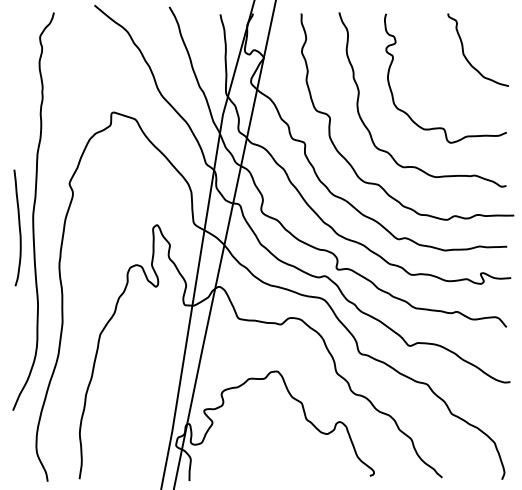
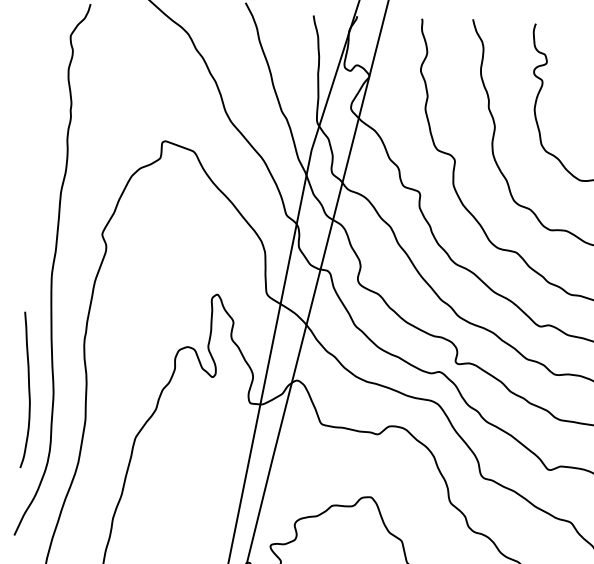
curve: (18, 227) -> (27, 389), moved

